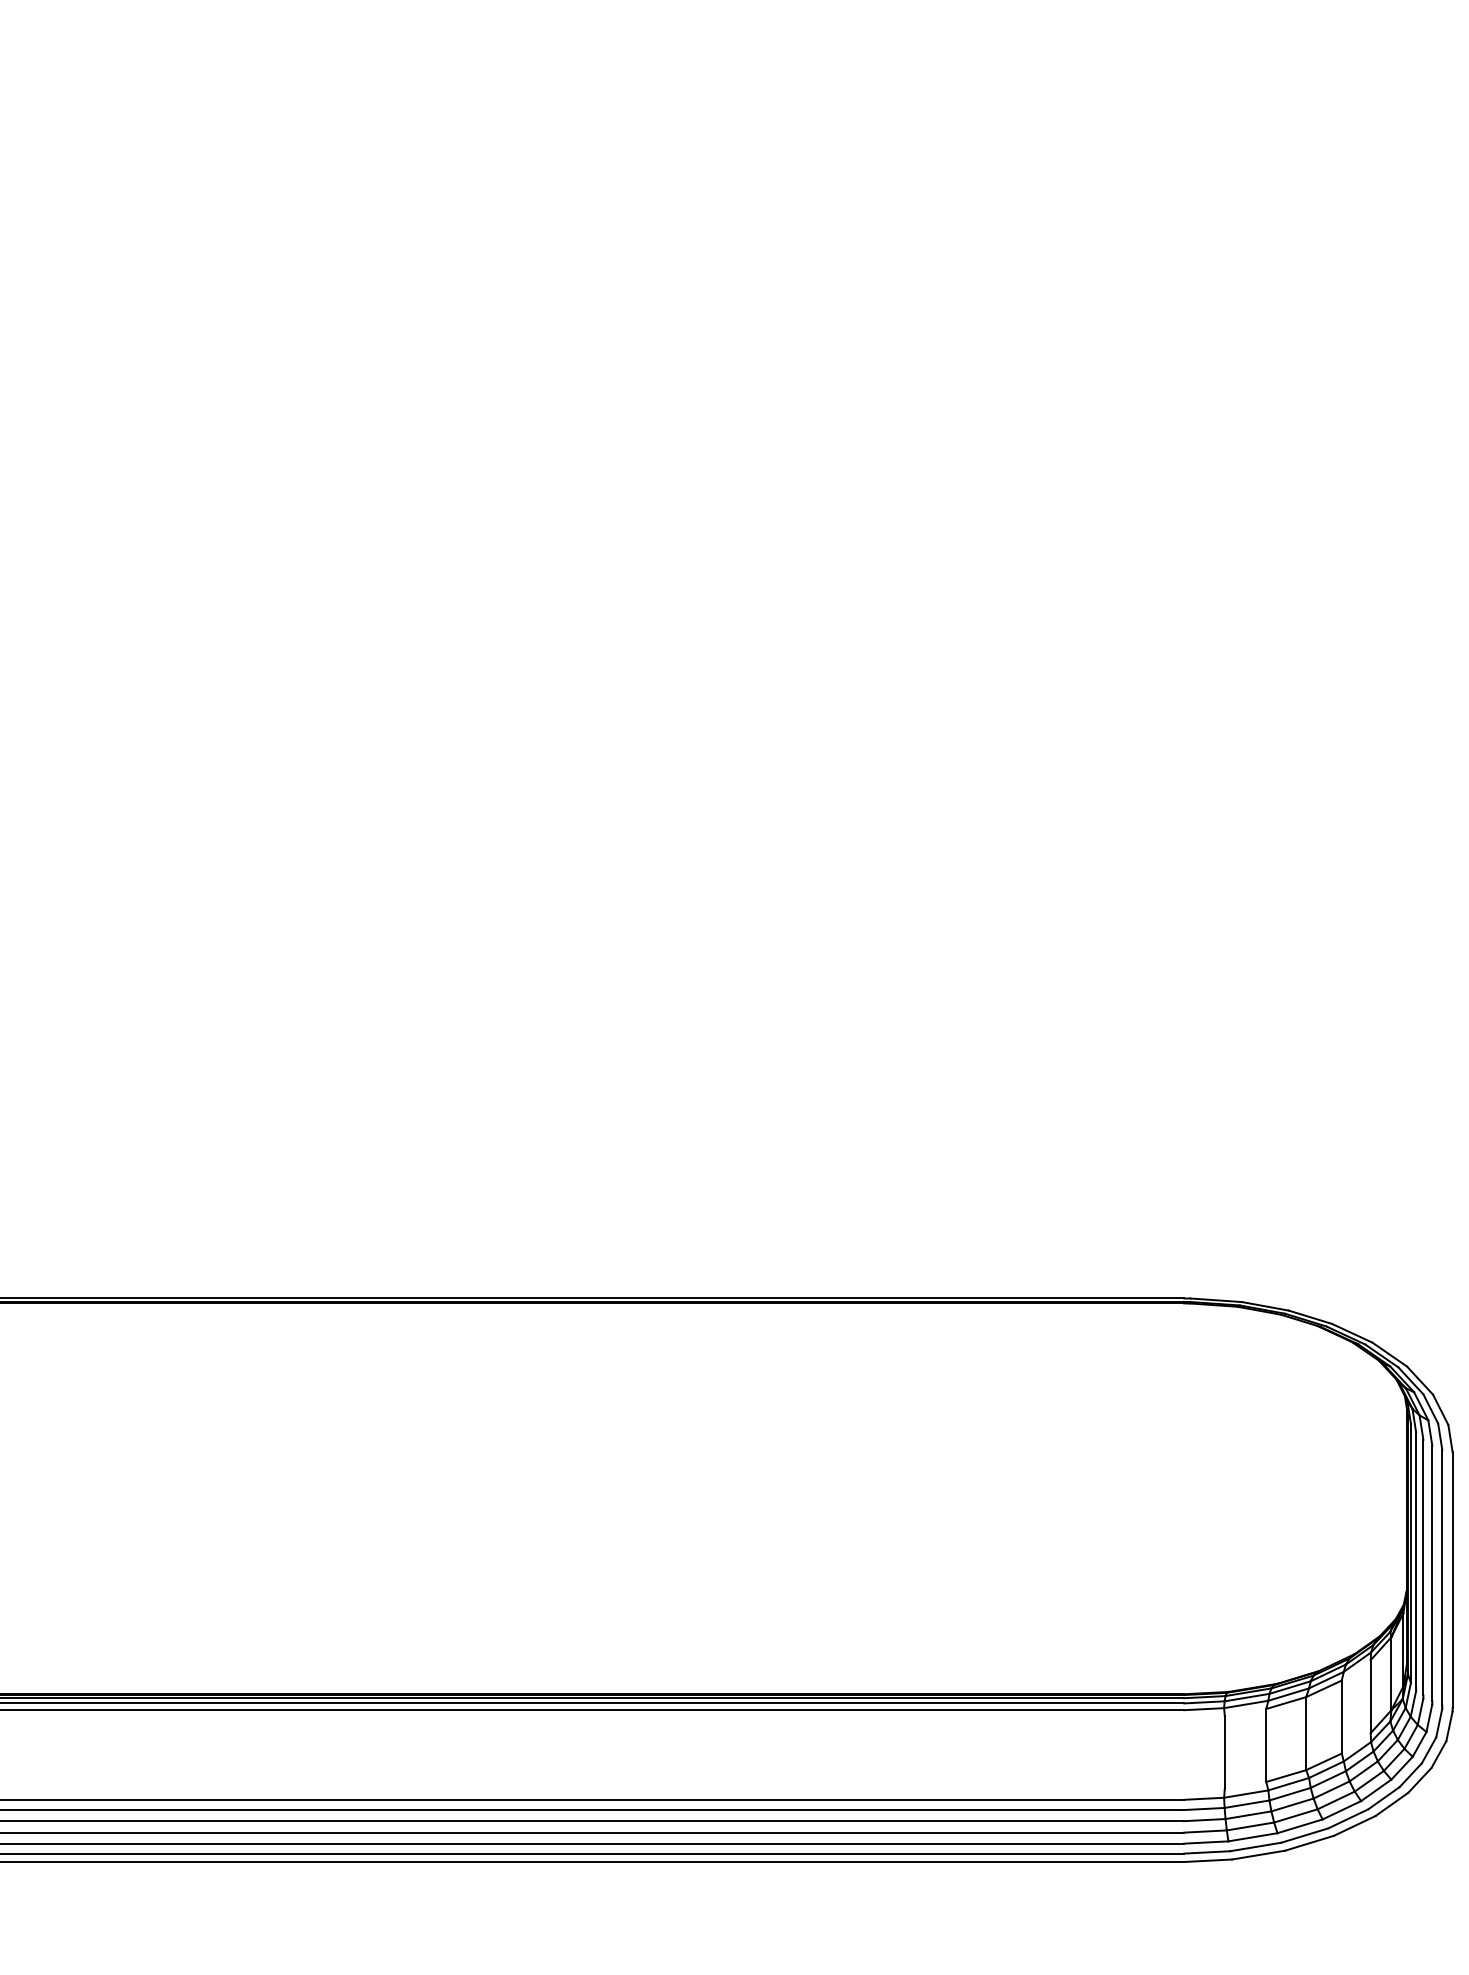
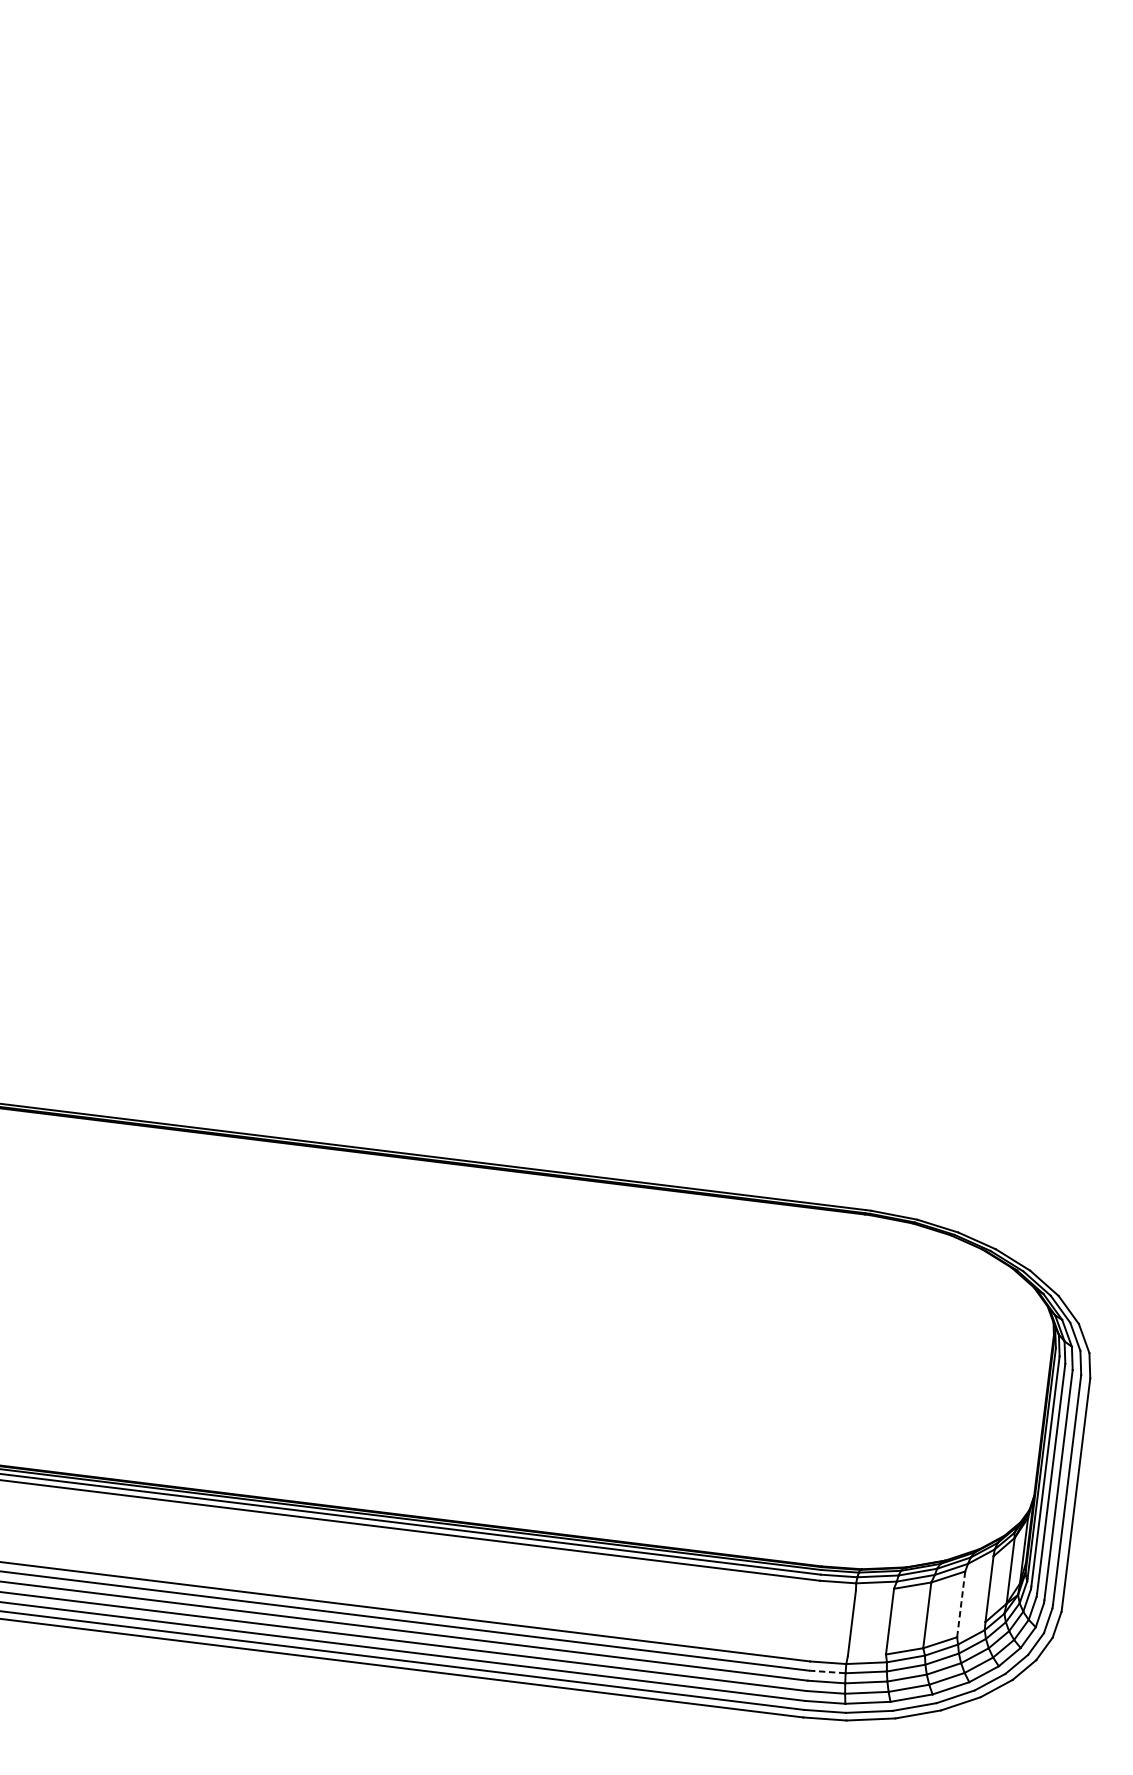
line: (1341, 1717) -> (960, 1604), solid -> dashed
line: (1204, 1808) -> (827, 1671), solid -> dashed

